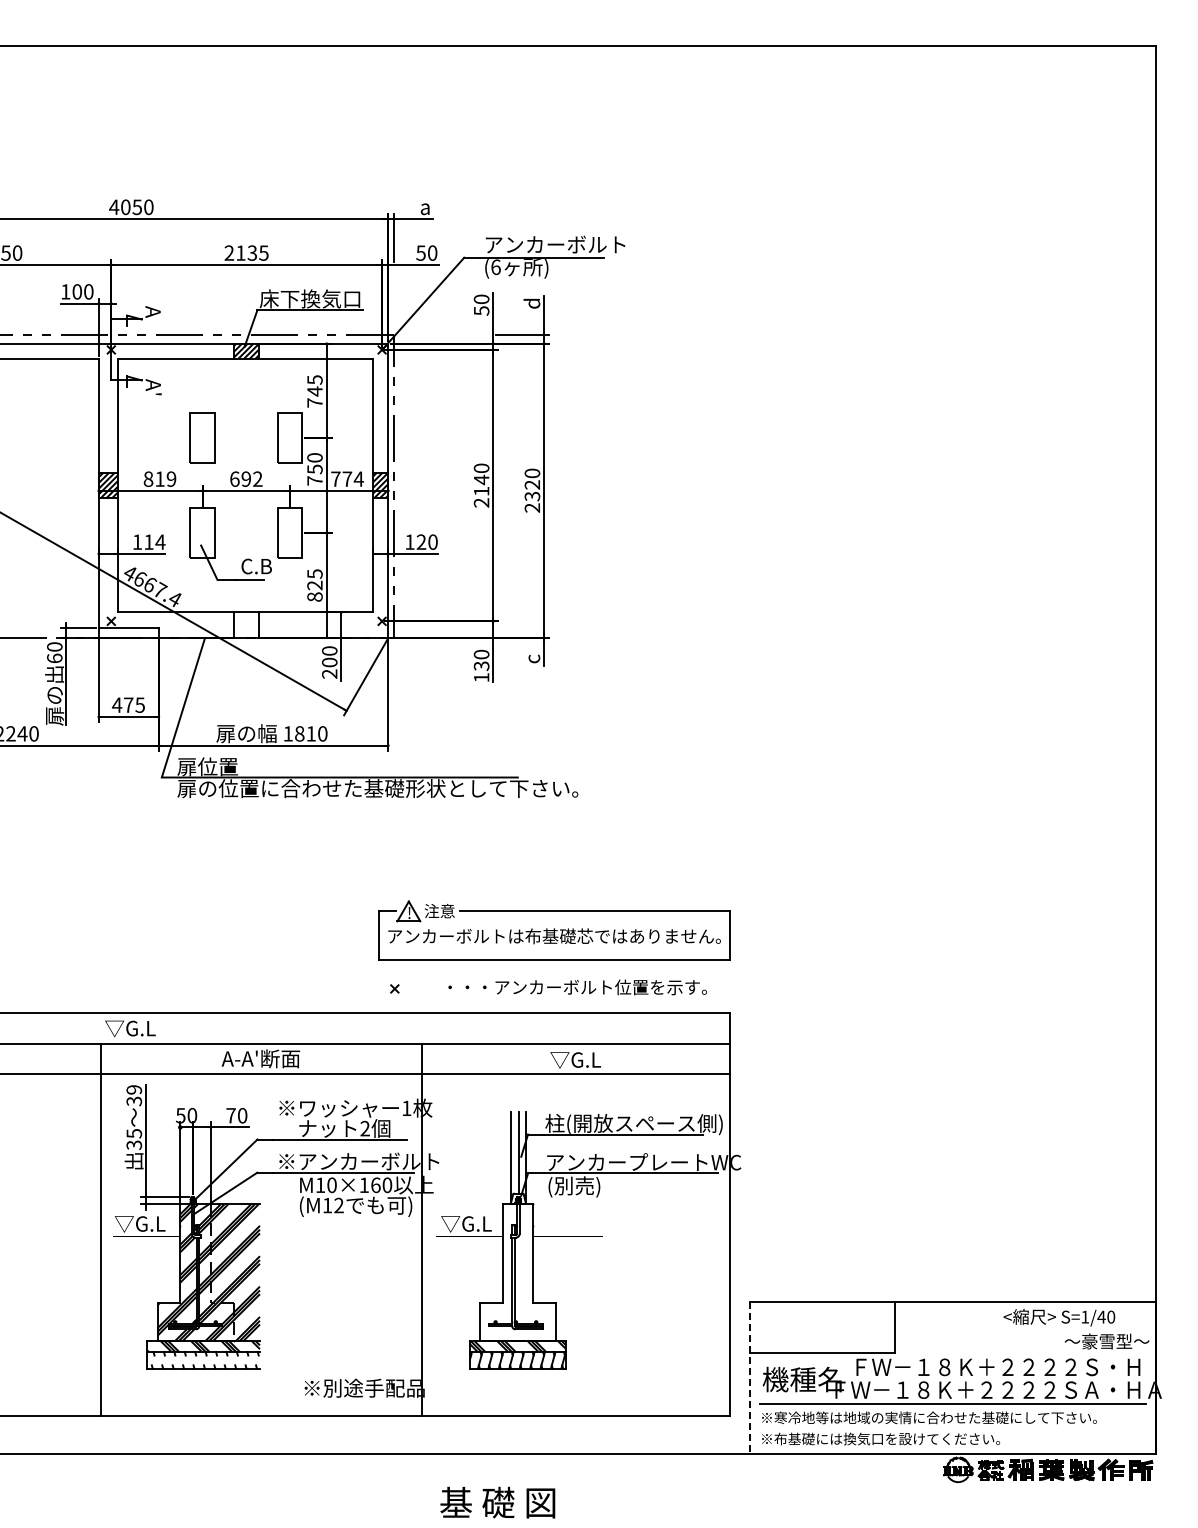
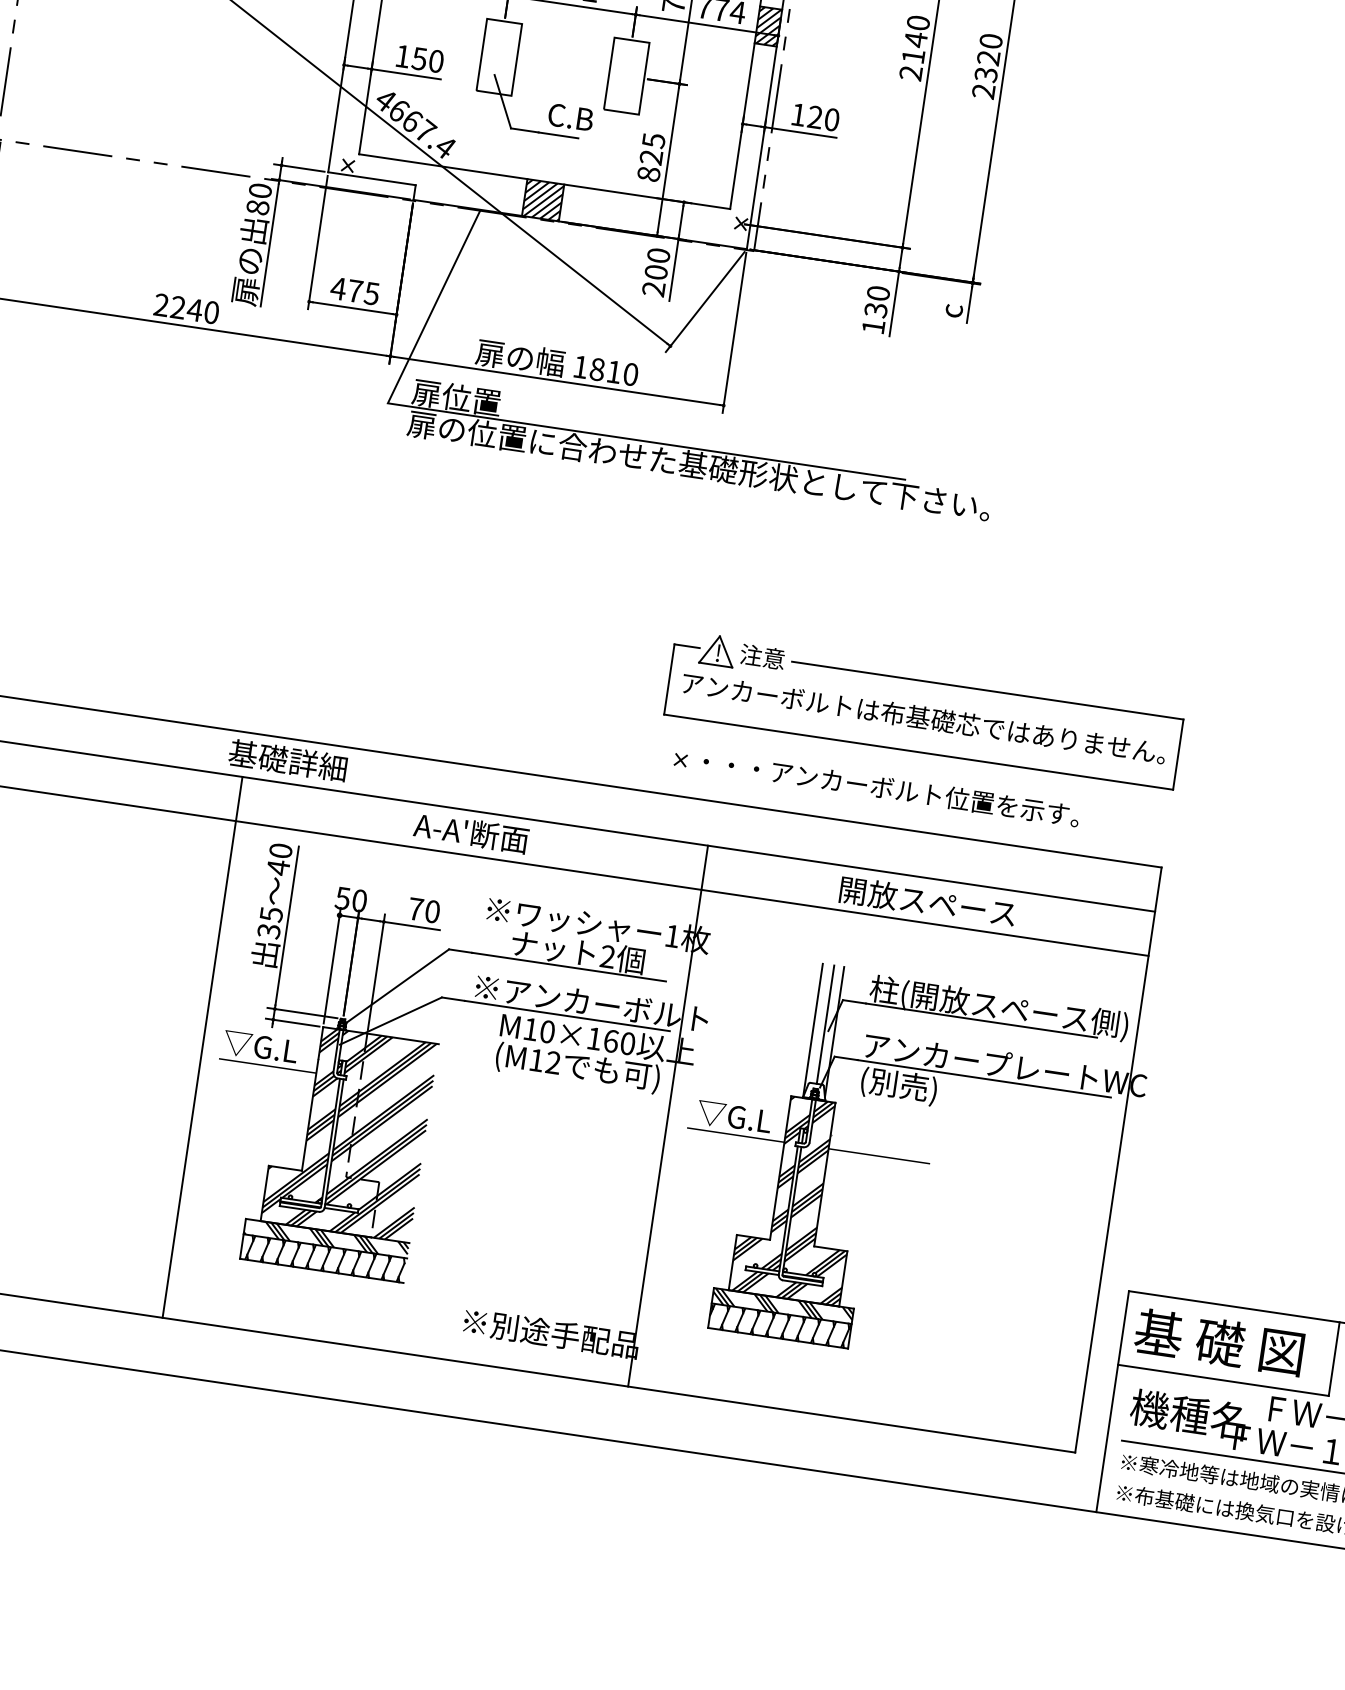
text: (154, 541) -> (427, 59), 114 -> 150
hatch: (245, 624) -> (542, 199), added
text: (54, 658) -> (257, 207), 60 -> 80
text: (577, 987) -> (891, 789), moved
text: (129, 1027) -> (287, 759), ▽G.L -> 基礎詳細
text: (575, 1059) -> (927, 901), ▽G.L -> 開放スペース
text: (134, 1095) -> (279, 859), 39 -> 40
hatch: (517, 1272) -> (798, 1198), added
hatch: (204, 1359) -> (325, 1257), added
line: (749, 1378) -> (1112, 1401), dashed -> solid
text: (497, 1502) -> (1218, 1341), moved

